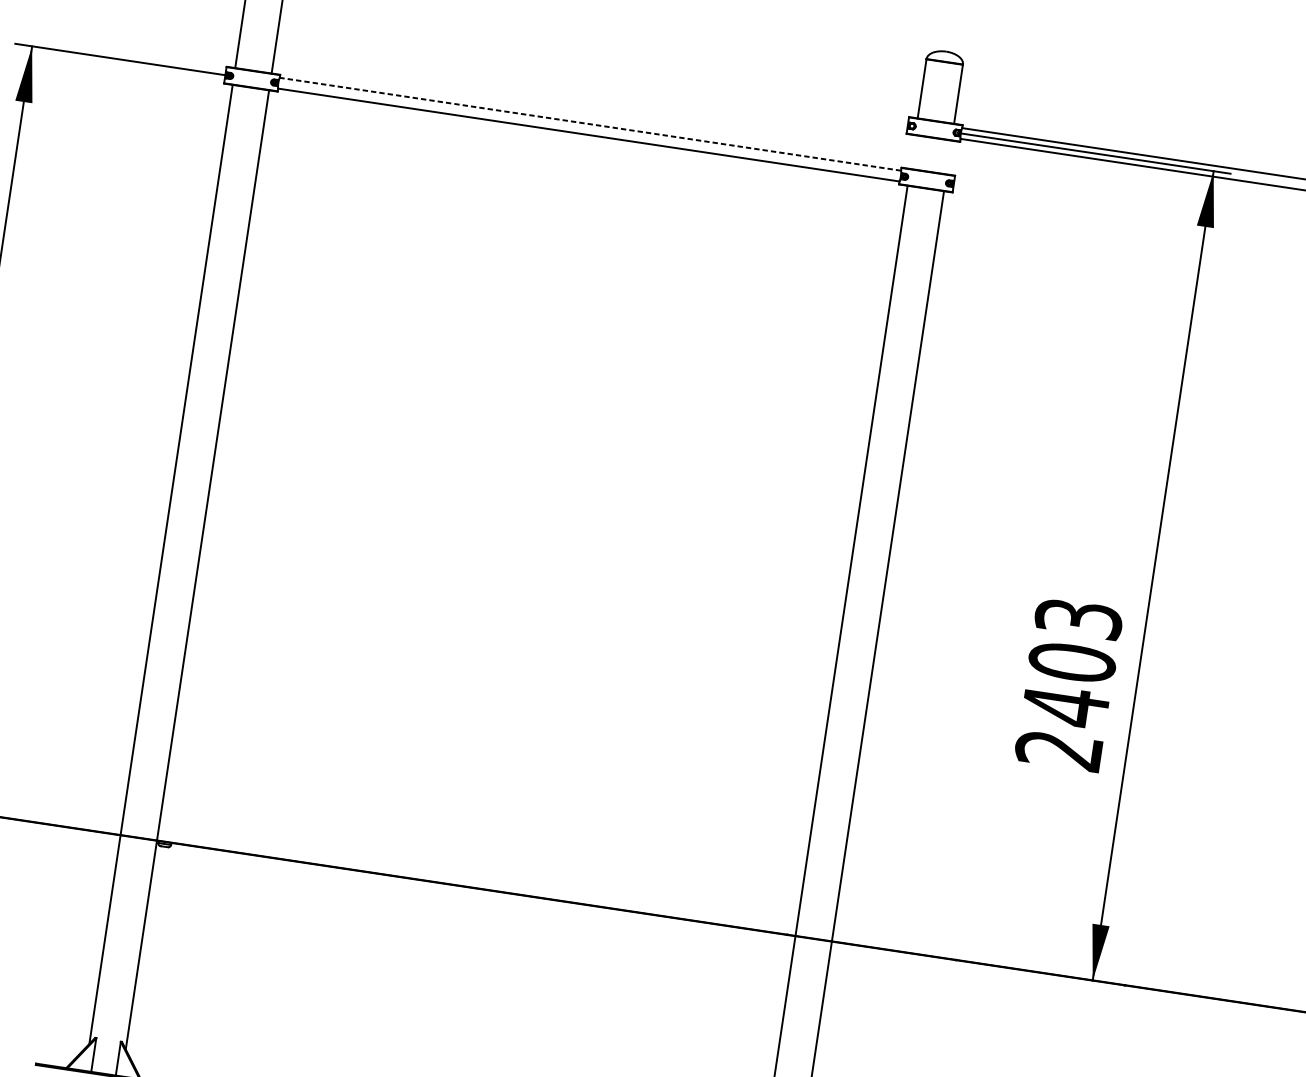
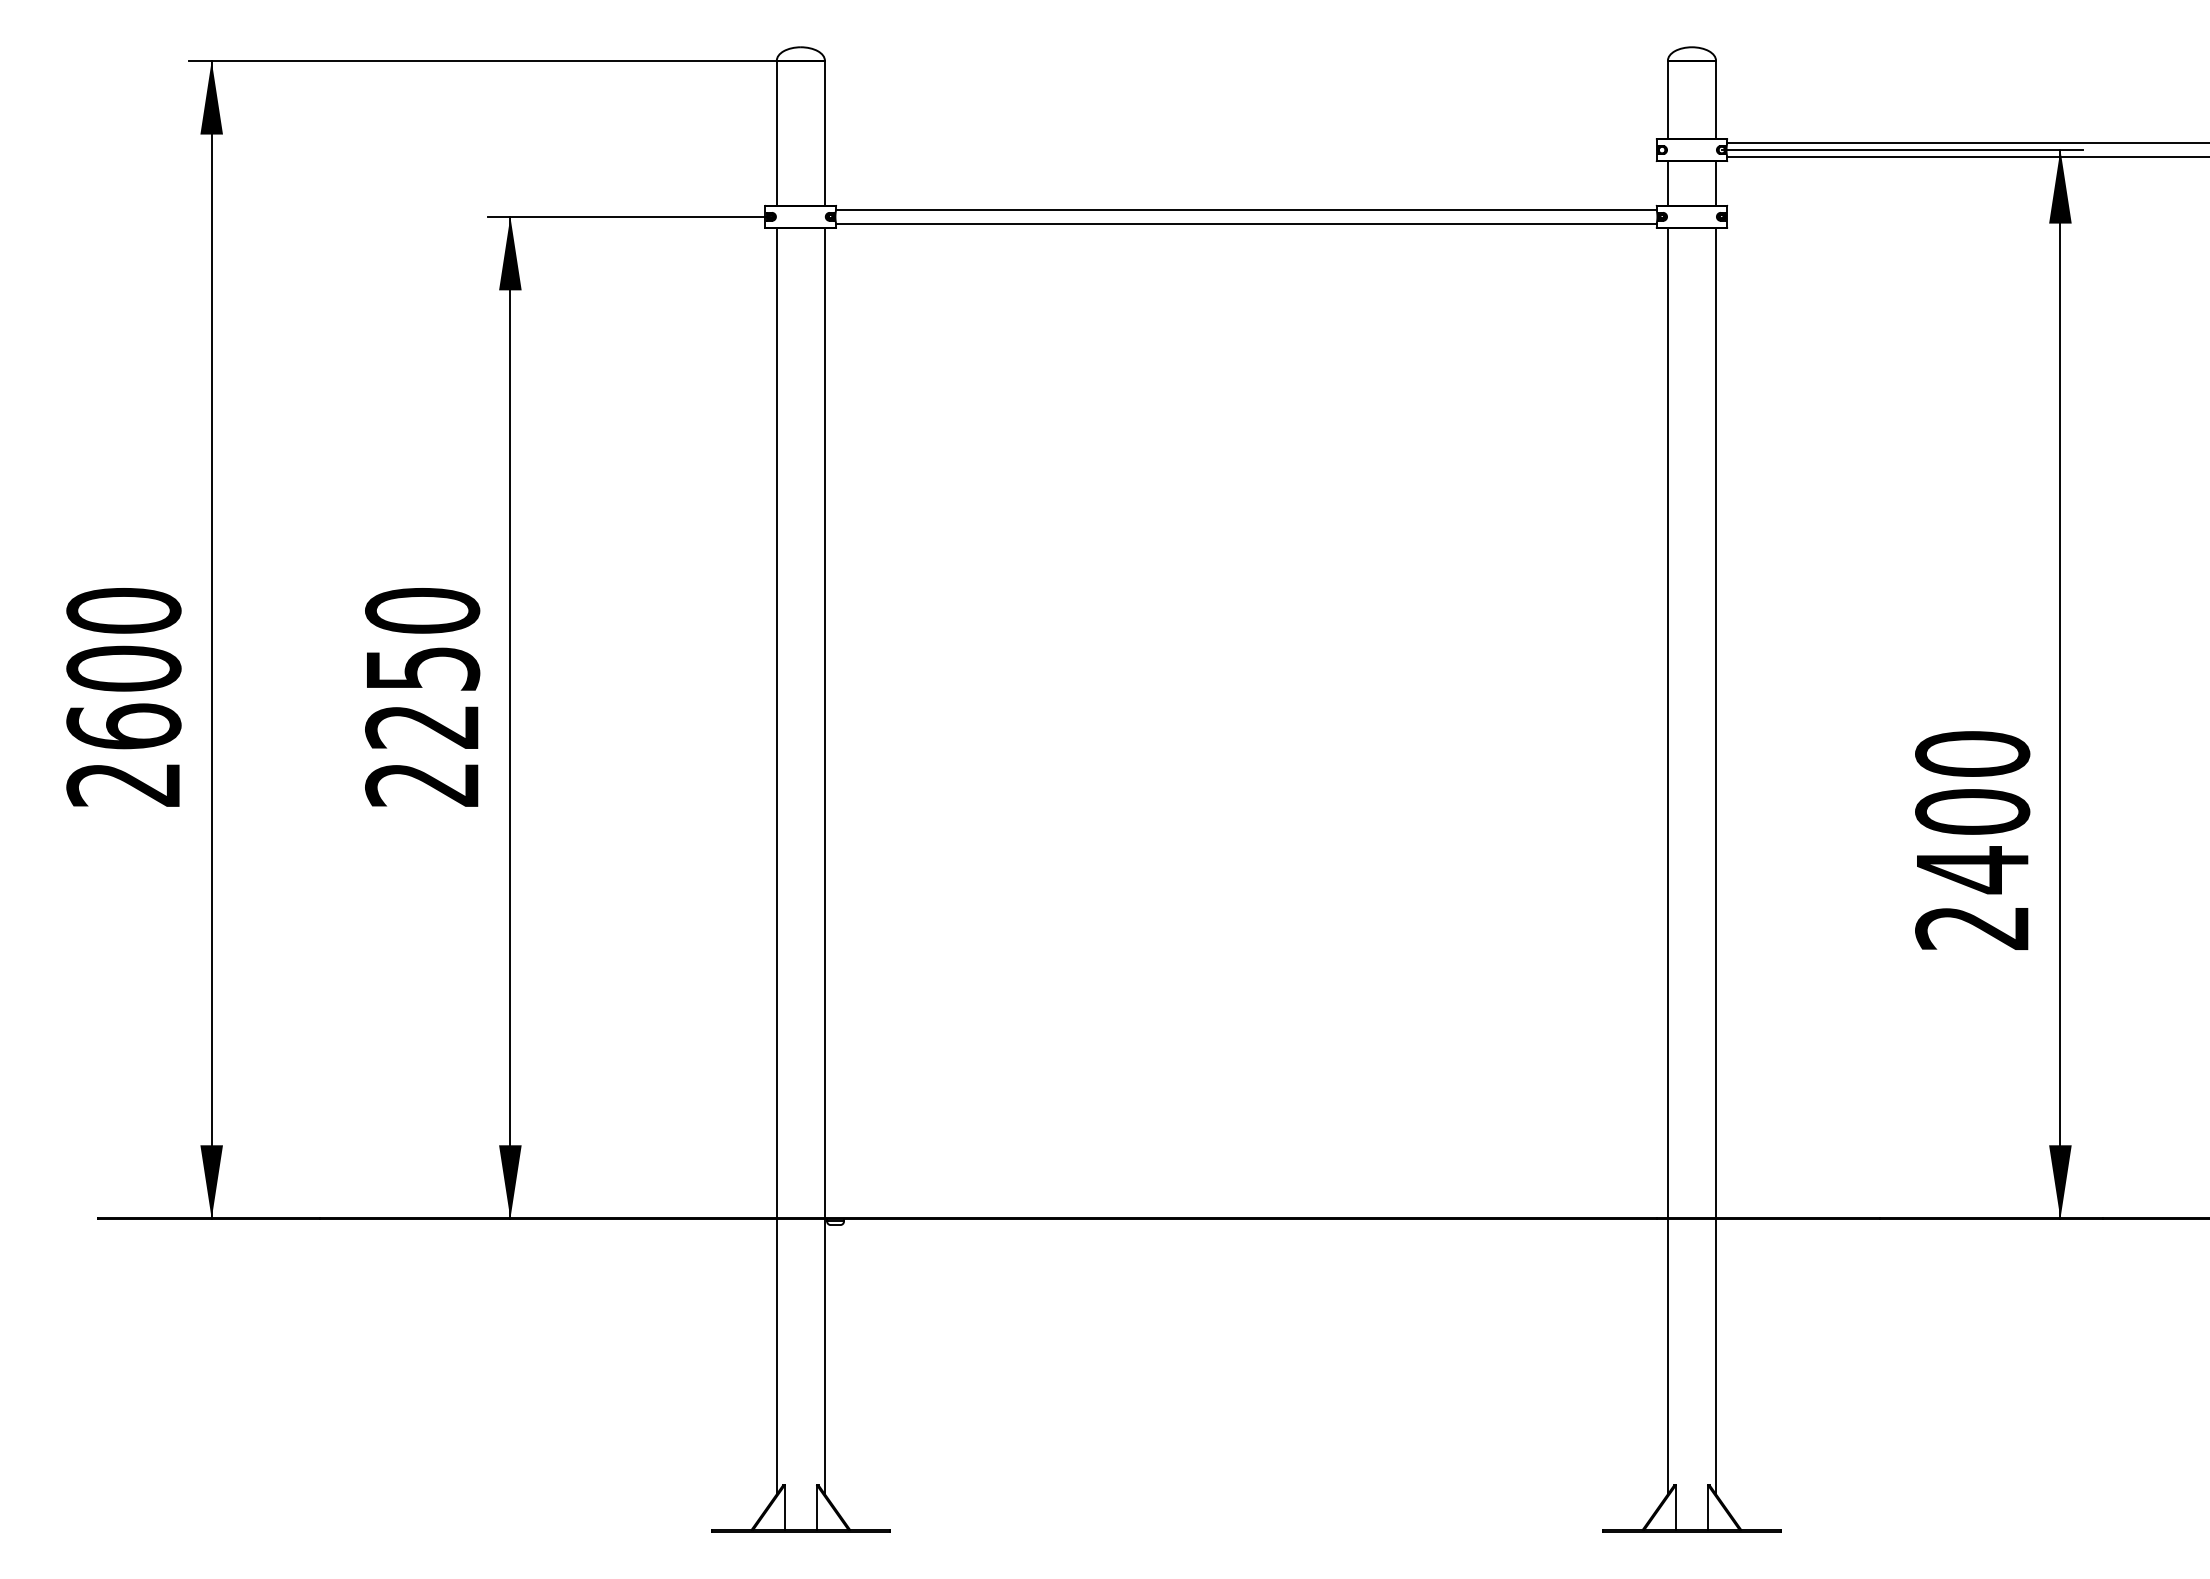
line: (589, 123) -> (1245, 209), dashed -> solid
line: (912, 152) -> (1667, 183), added
line: (949, 157) -> (1716, 183), added
text: (1078, 618) -> (1972, 753), 2403 -> 2400

